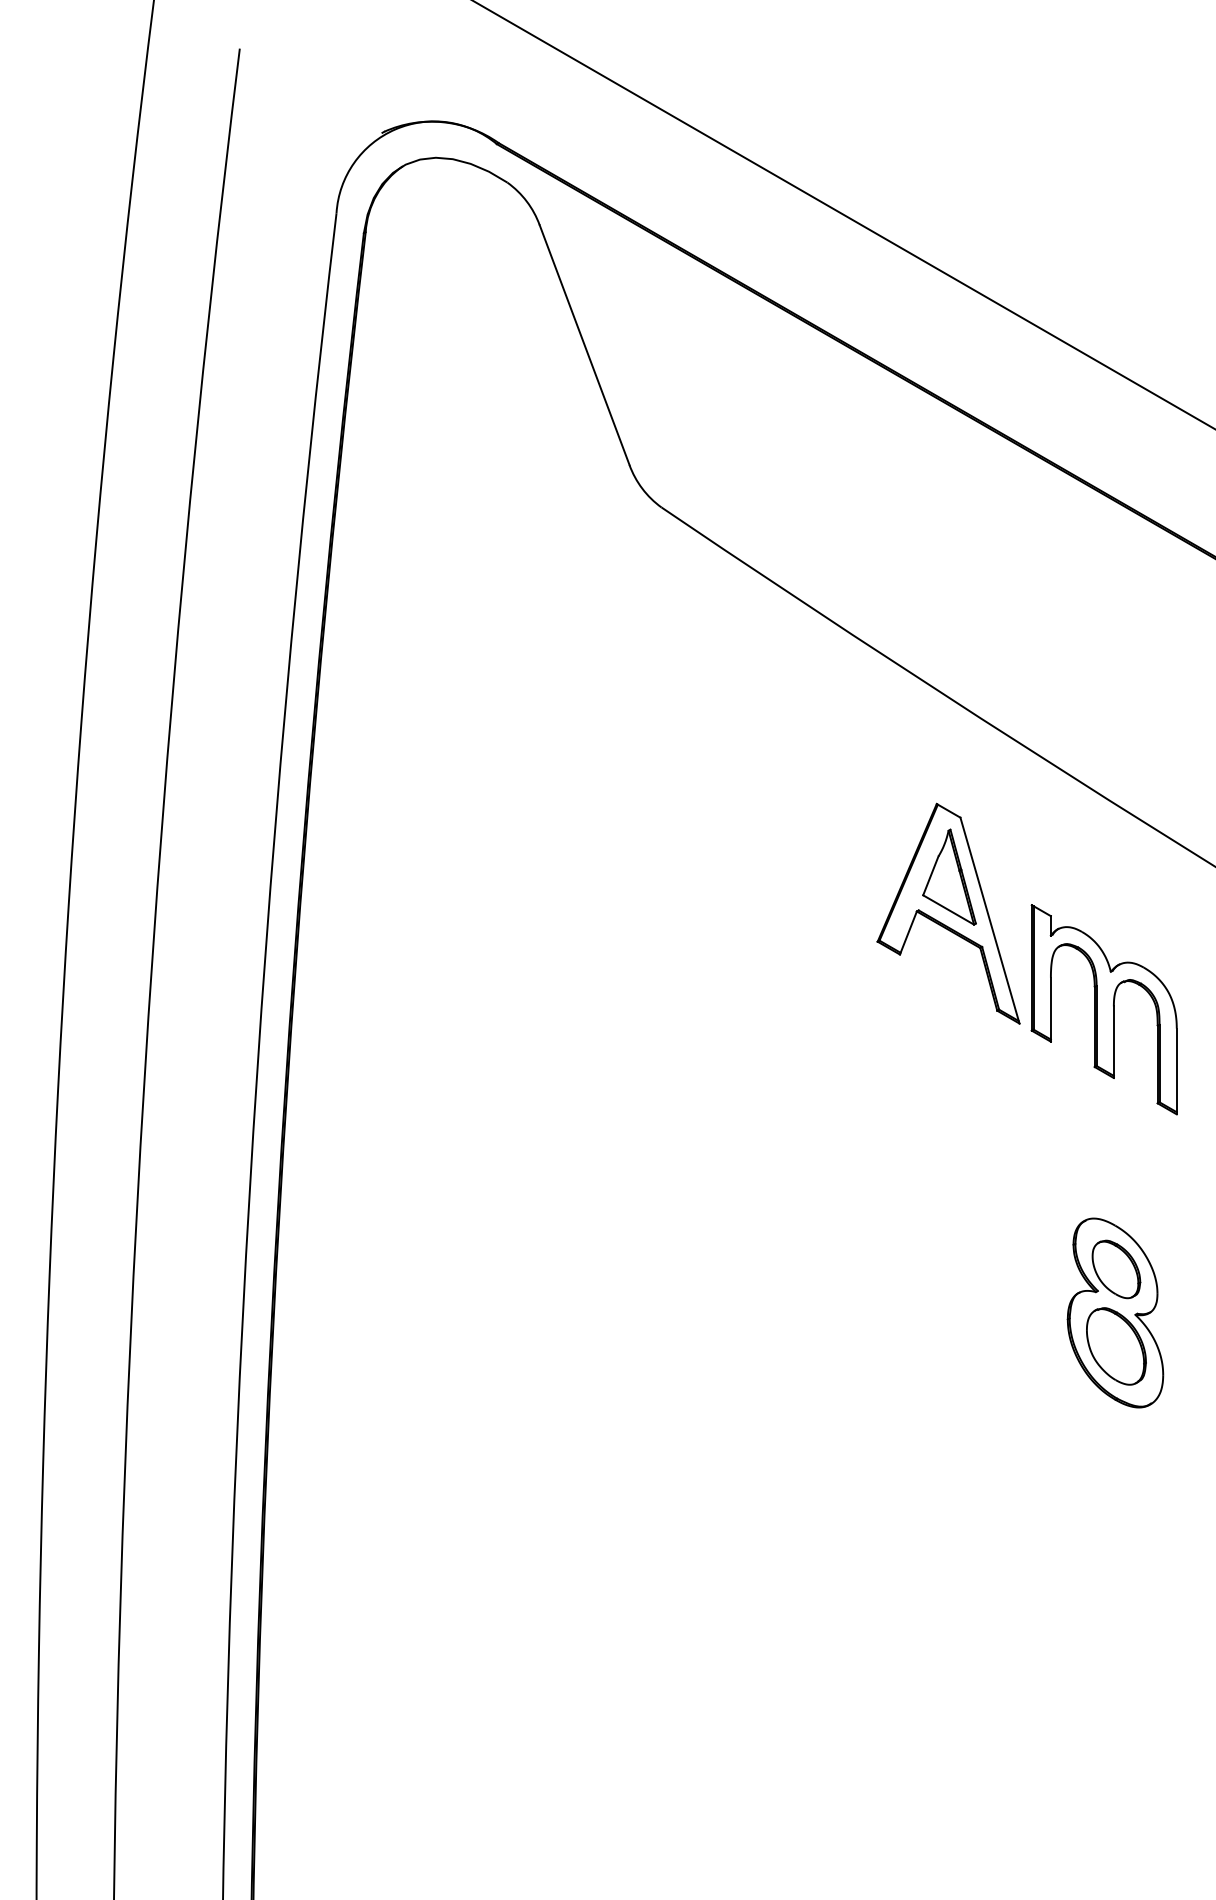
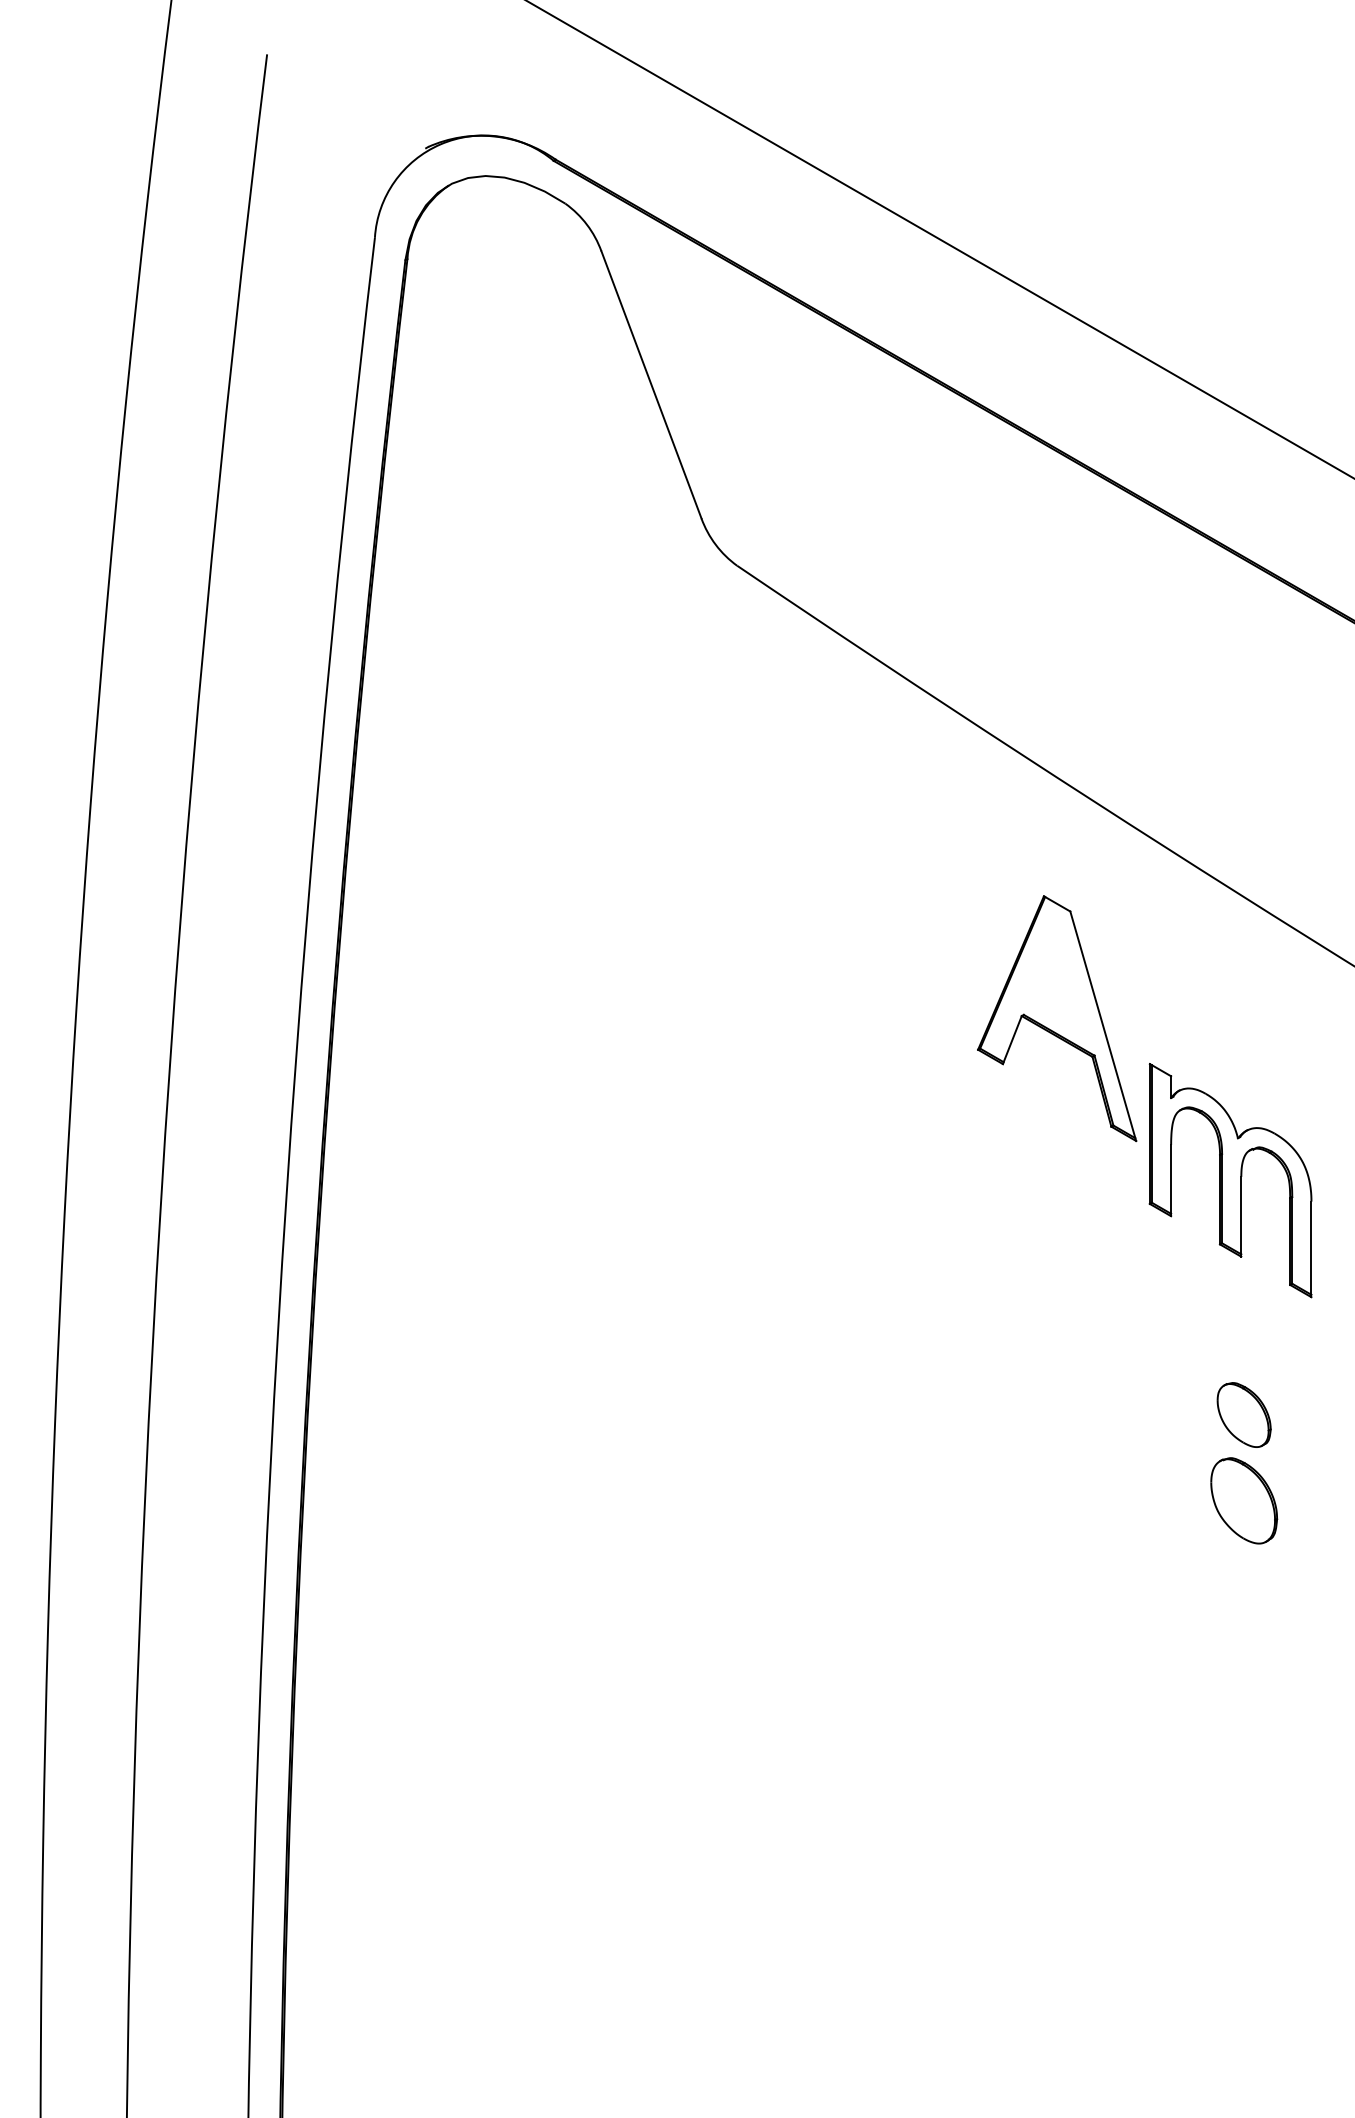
part: (948, 876) -> (1057, 977), removed
part: (1104, 1009) -> (1230, 1180), moved
part: (1115, 1312) -> (1243, 1463), removed

